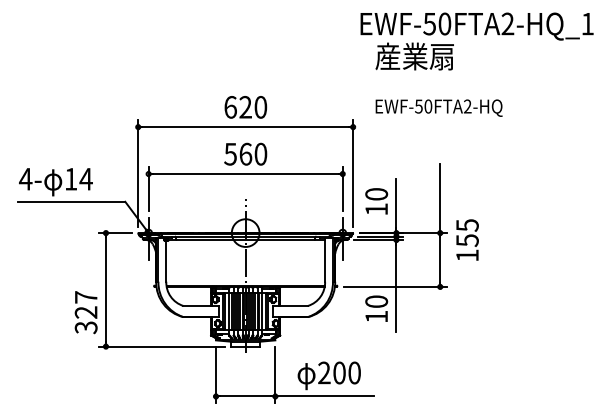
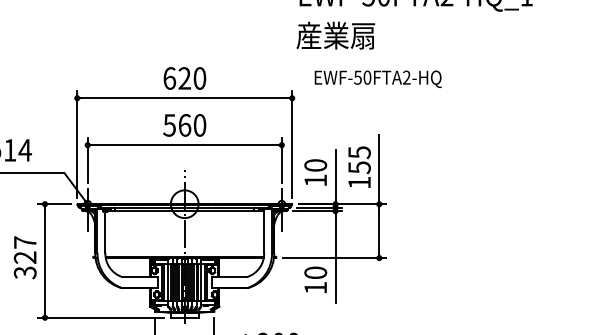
text: (414, 56) -> (335, 35), moved
text: (467, 239) -> (359, 166), moved
text: (85, 312) -> (24, 257), moved

